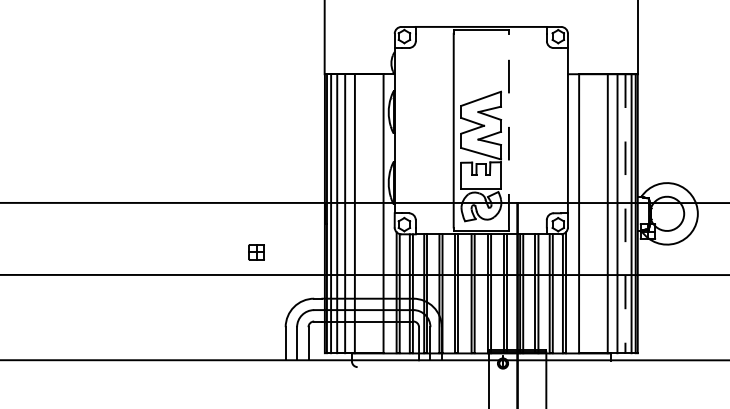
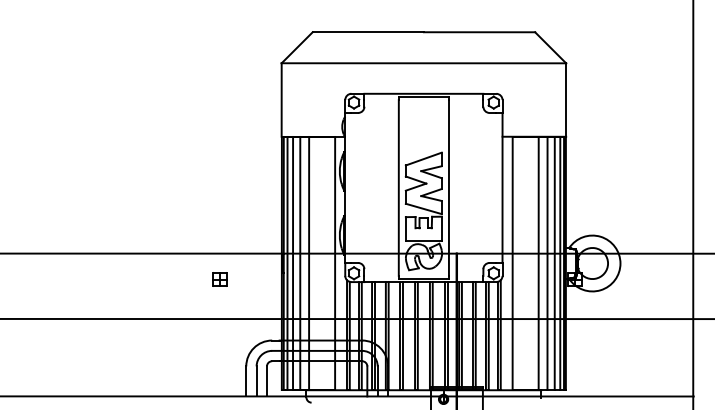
line: (508, 130) -> (448, 187), dashed -> solid
line: (625, 213) -> (554, 263), dashed -> solid
part: (256, 252) -> (219, 279), moved

